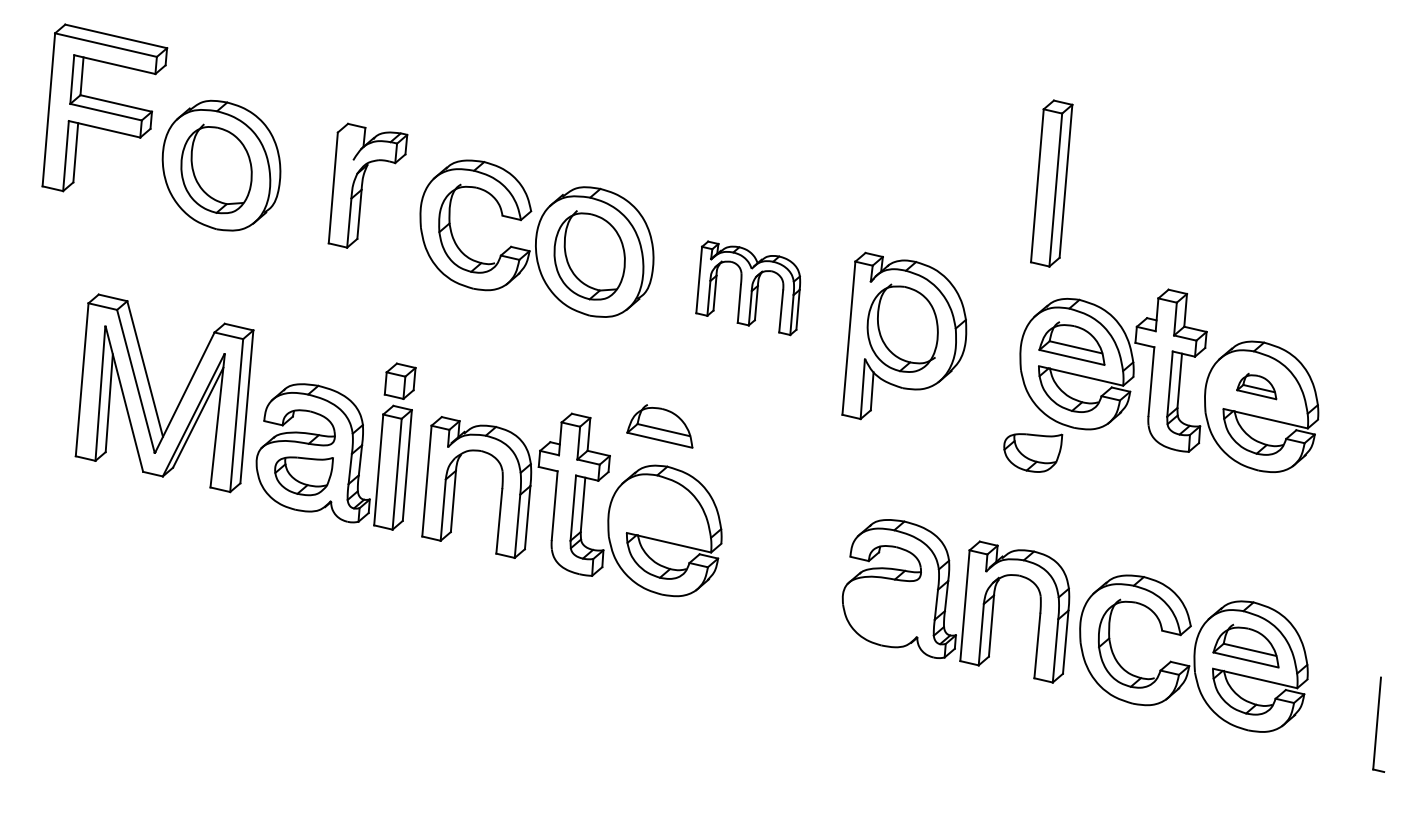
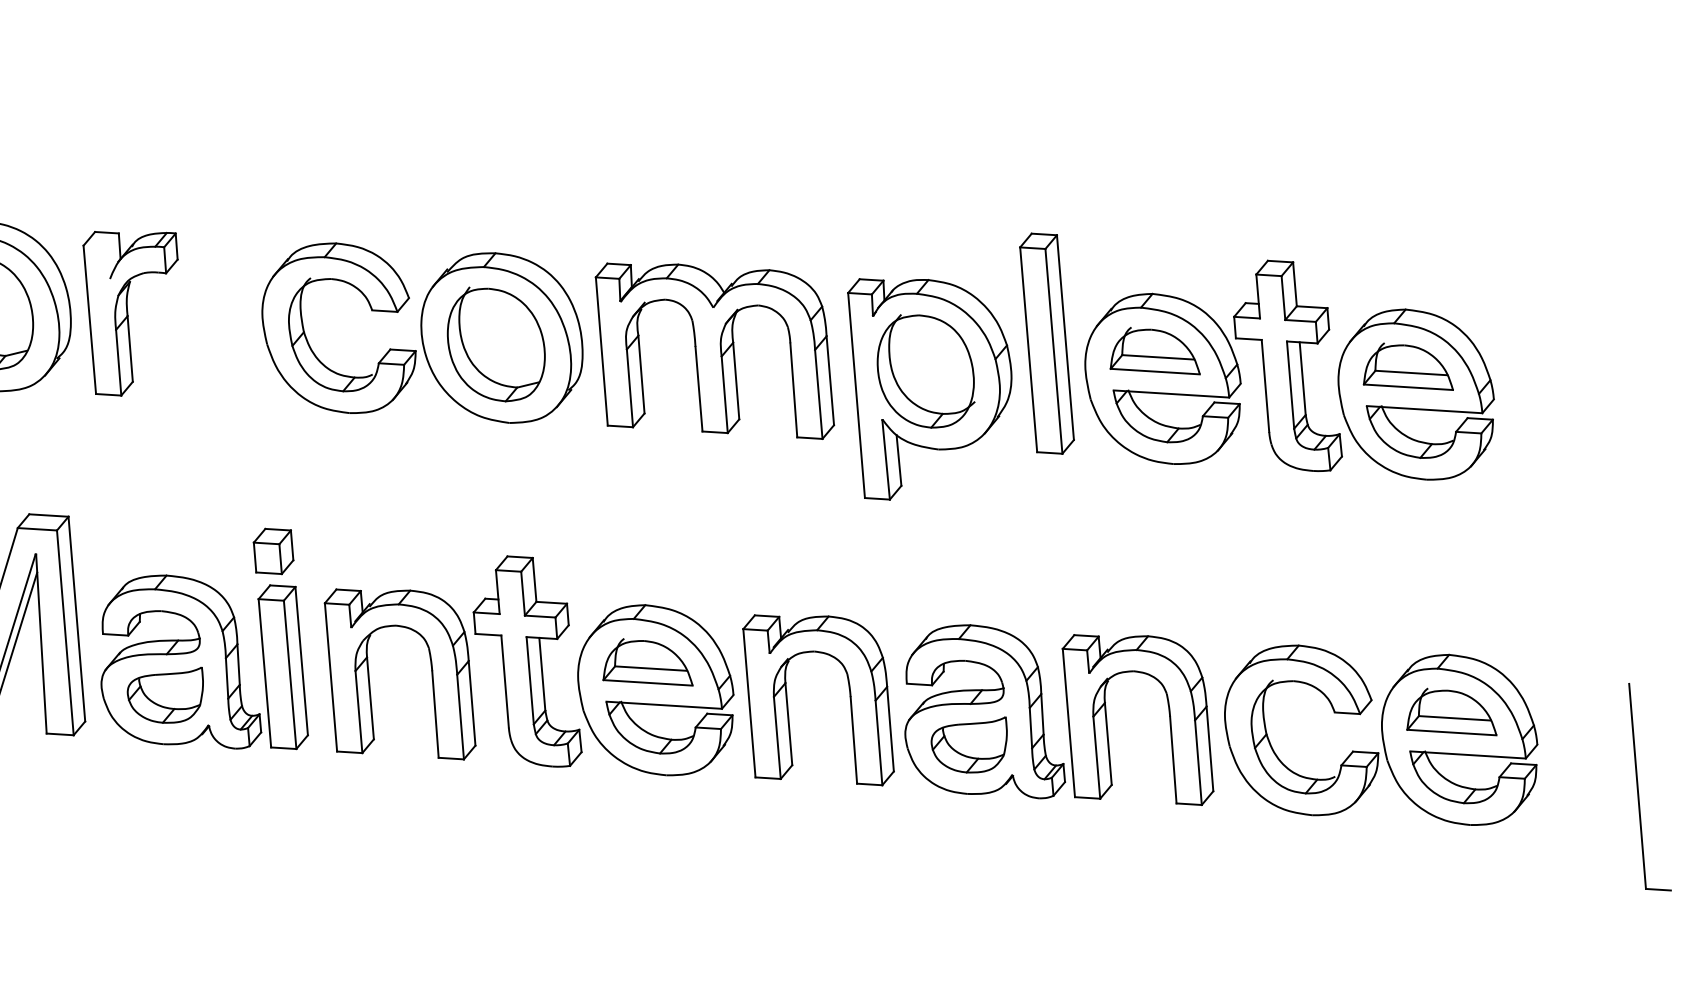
part: (1051, 183) -> (1046, 343), moved
part: (367, 185) -> (134, 309), moved
part: (747, 288) -> (711, 352), size x1.67
part: (1256, 386) -> (1405, 369), size x1.67
part: (659, 426) -> (644, 664), moved
part: (1033, 452) -> (971, 747), moved
part: (761, 552) -> (788, 697), added
part: (1378, 724) -> (1641, 788), size x1.67

